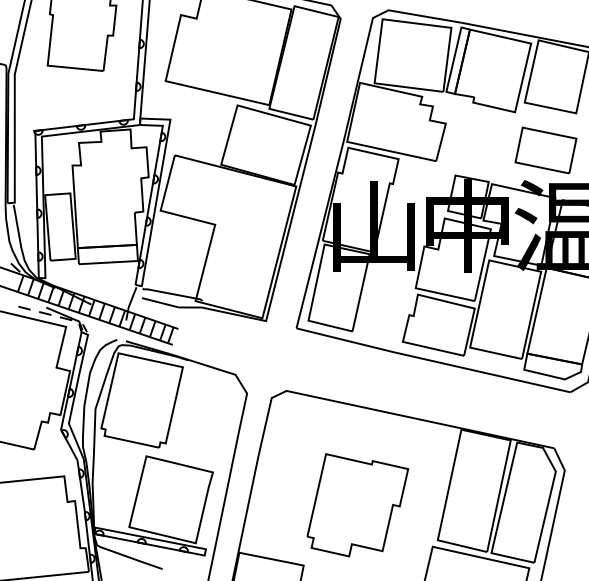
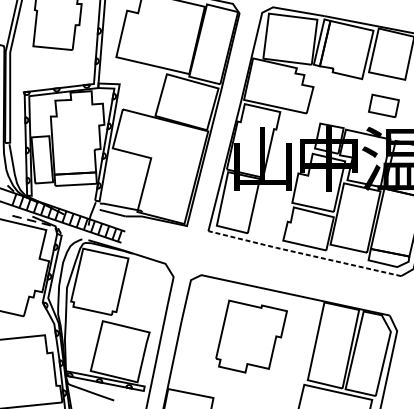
part: (545, 150) -> (383, 105), size x0.7
line: (432, 360) -> (304, 253), solid -> dashed
part: (357, 505) -> (251, 336), moved

